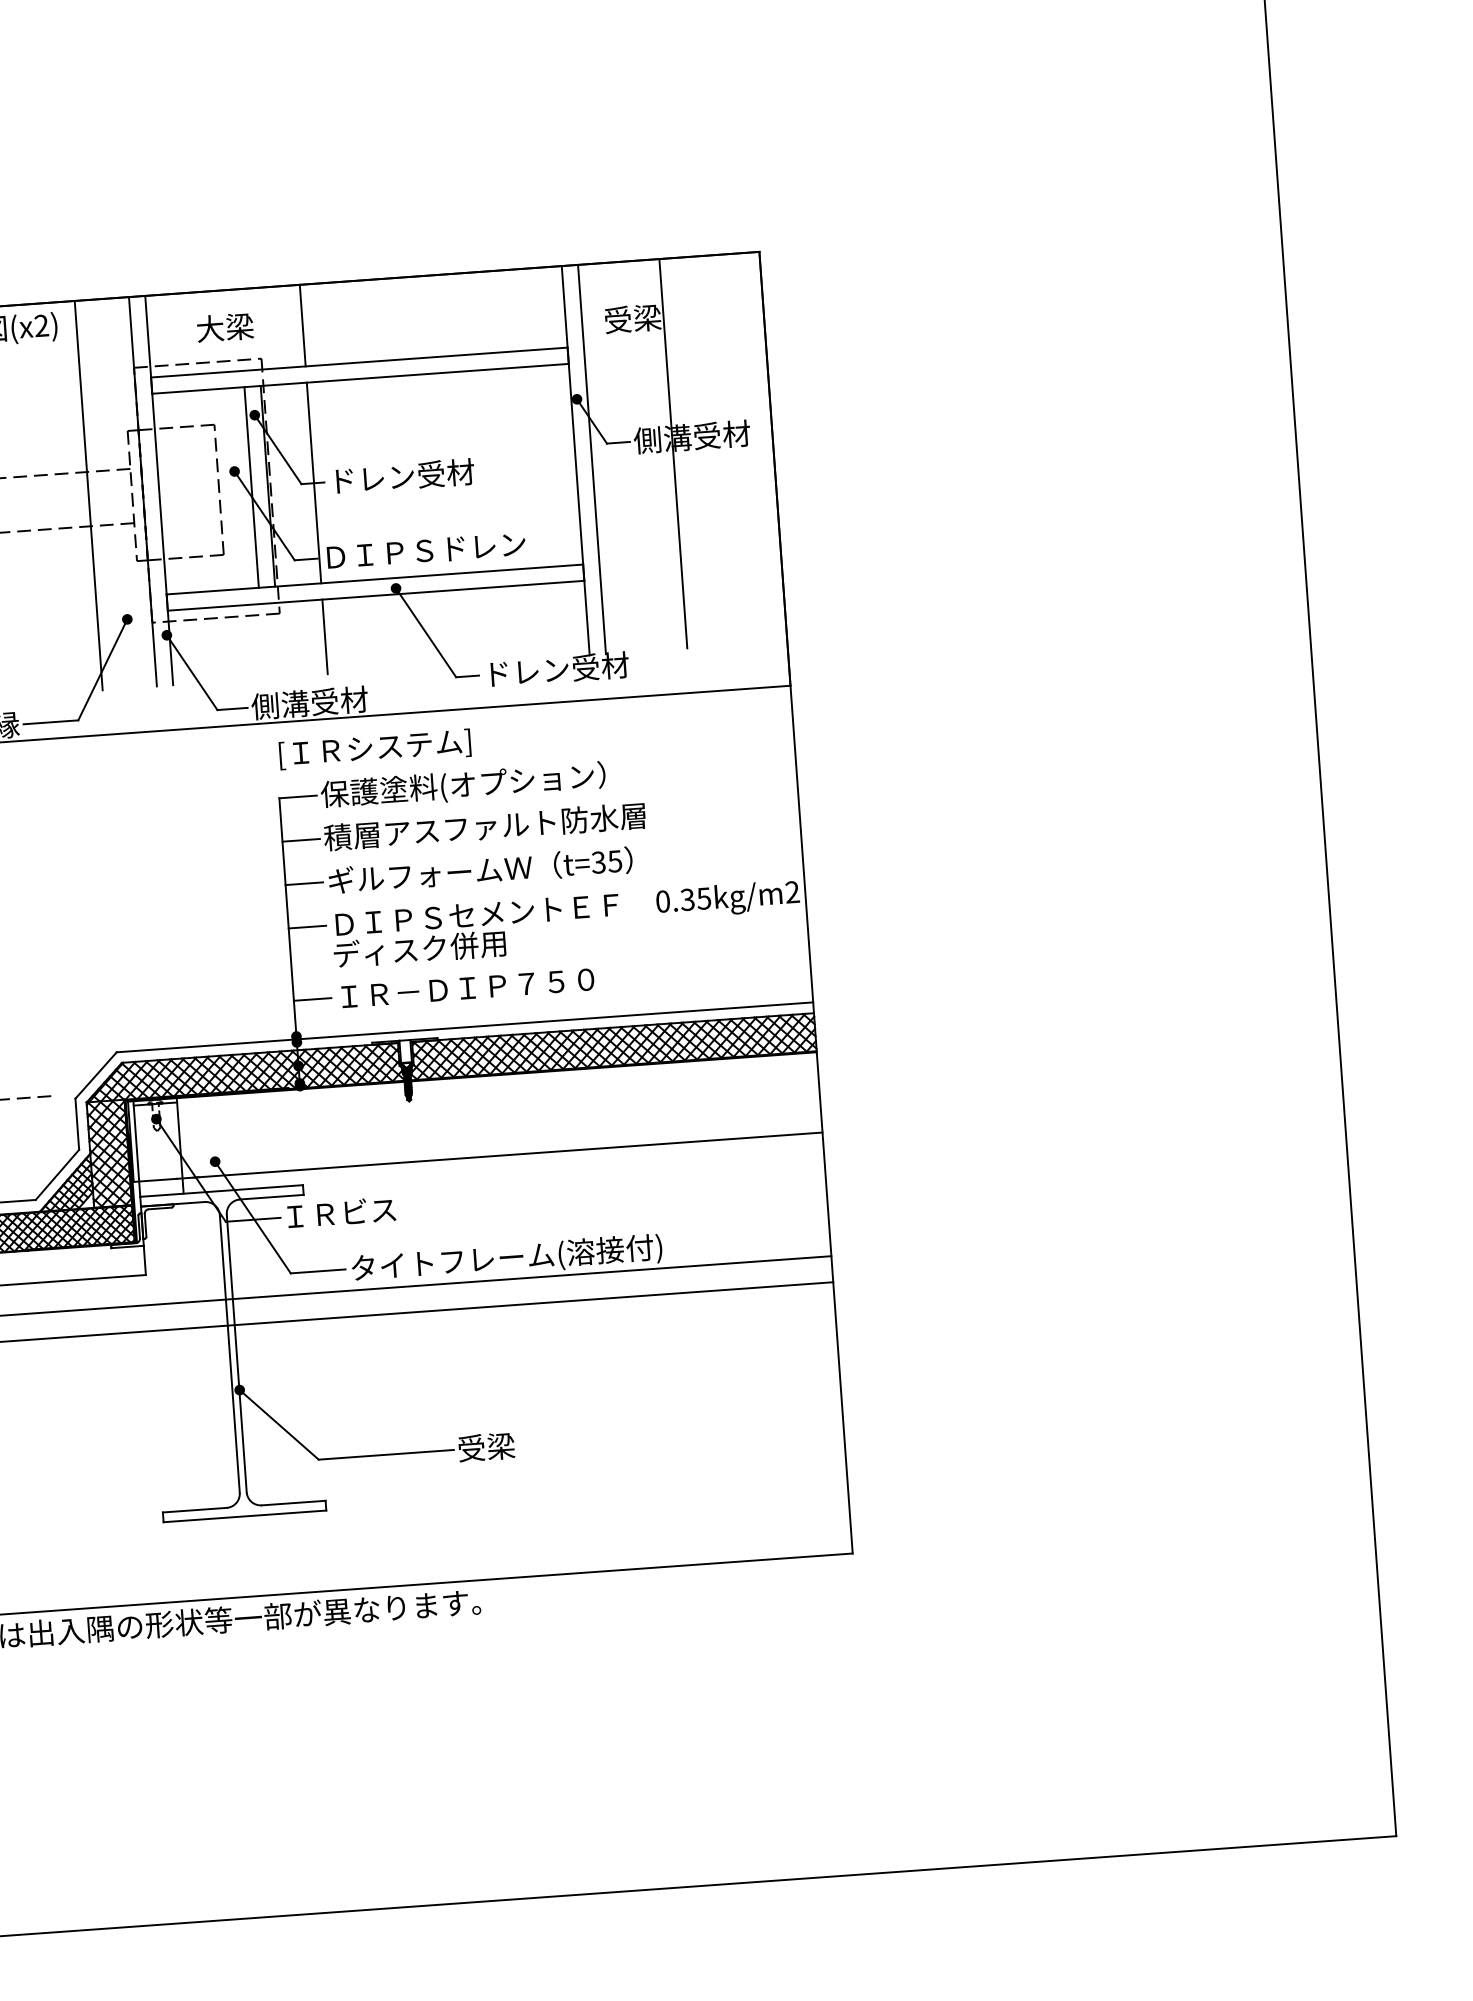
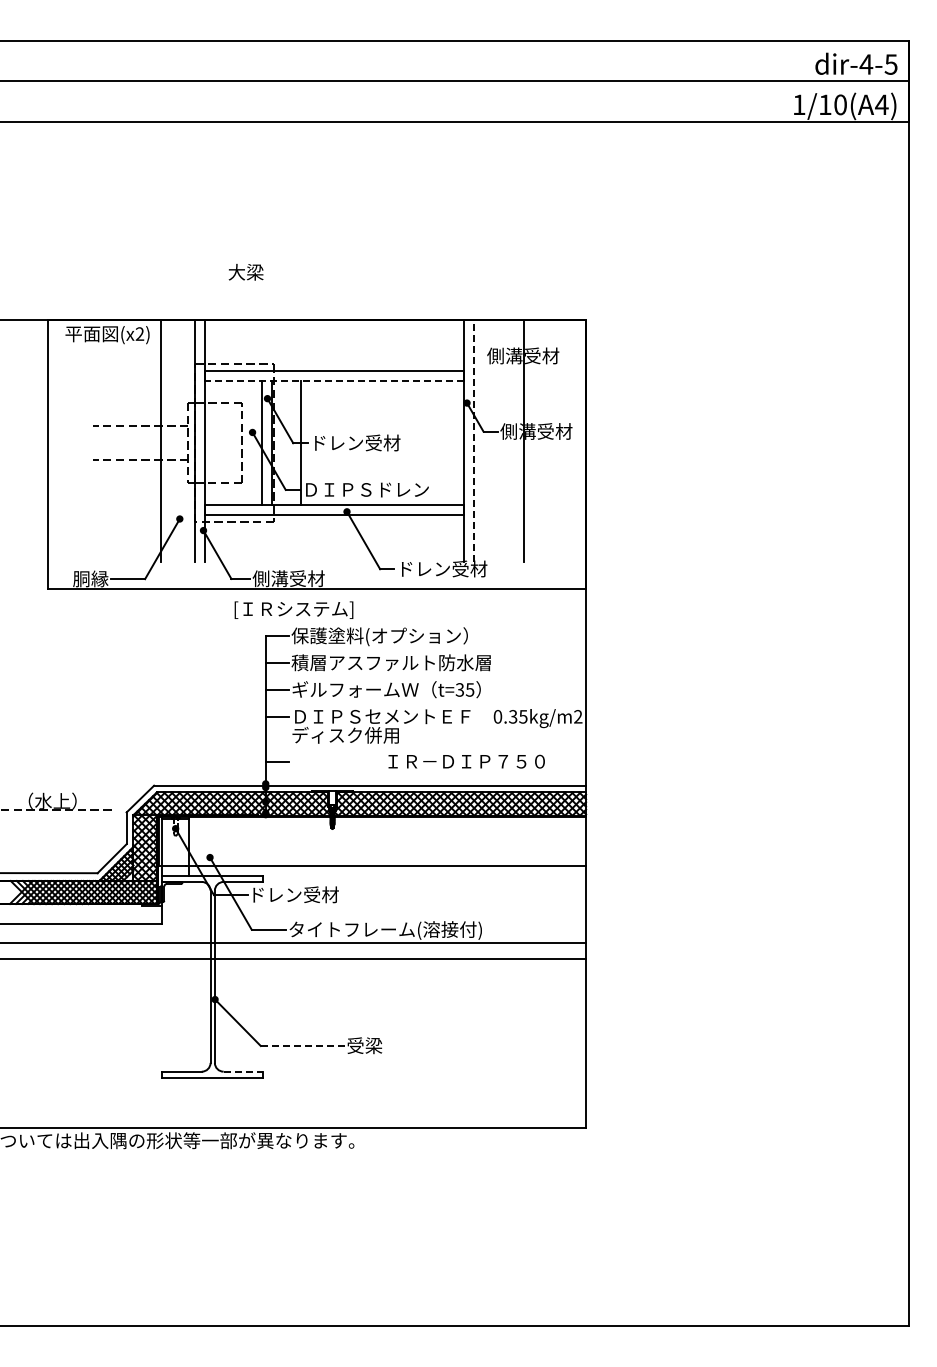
text: (662, 316) -> (523, 355), 受梁 -> 側溝受材
line: (303, 325) -> (301, 345), removed
text: (224, 328) -> (245, 272), moved
line: (359, 378) -> (333, 380), solid -> dashed
line: (591, 458) -> (473, 440), solid -> dashed
line: (325, 636) -> (301, 538), removed
text: (374, 748) -> (293, 609), moved
text: (467, 987) -> (466, 761), moved
text: (357, 1211) -> (295, 894), ＩＲビス -> ドレン受材
line: (385, 1454) -> (302, 1045), solid -> dashed
line: (293, 1502) -> (243, 1071), solid -> dashed

